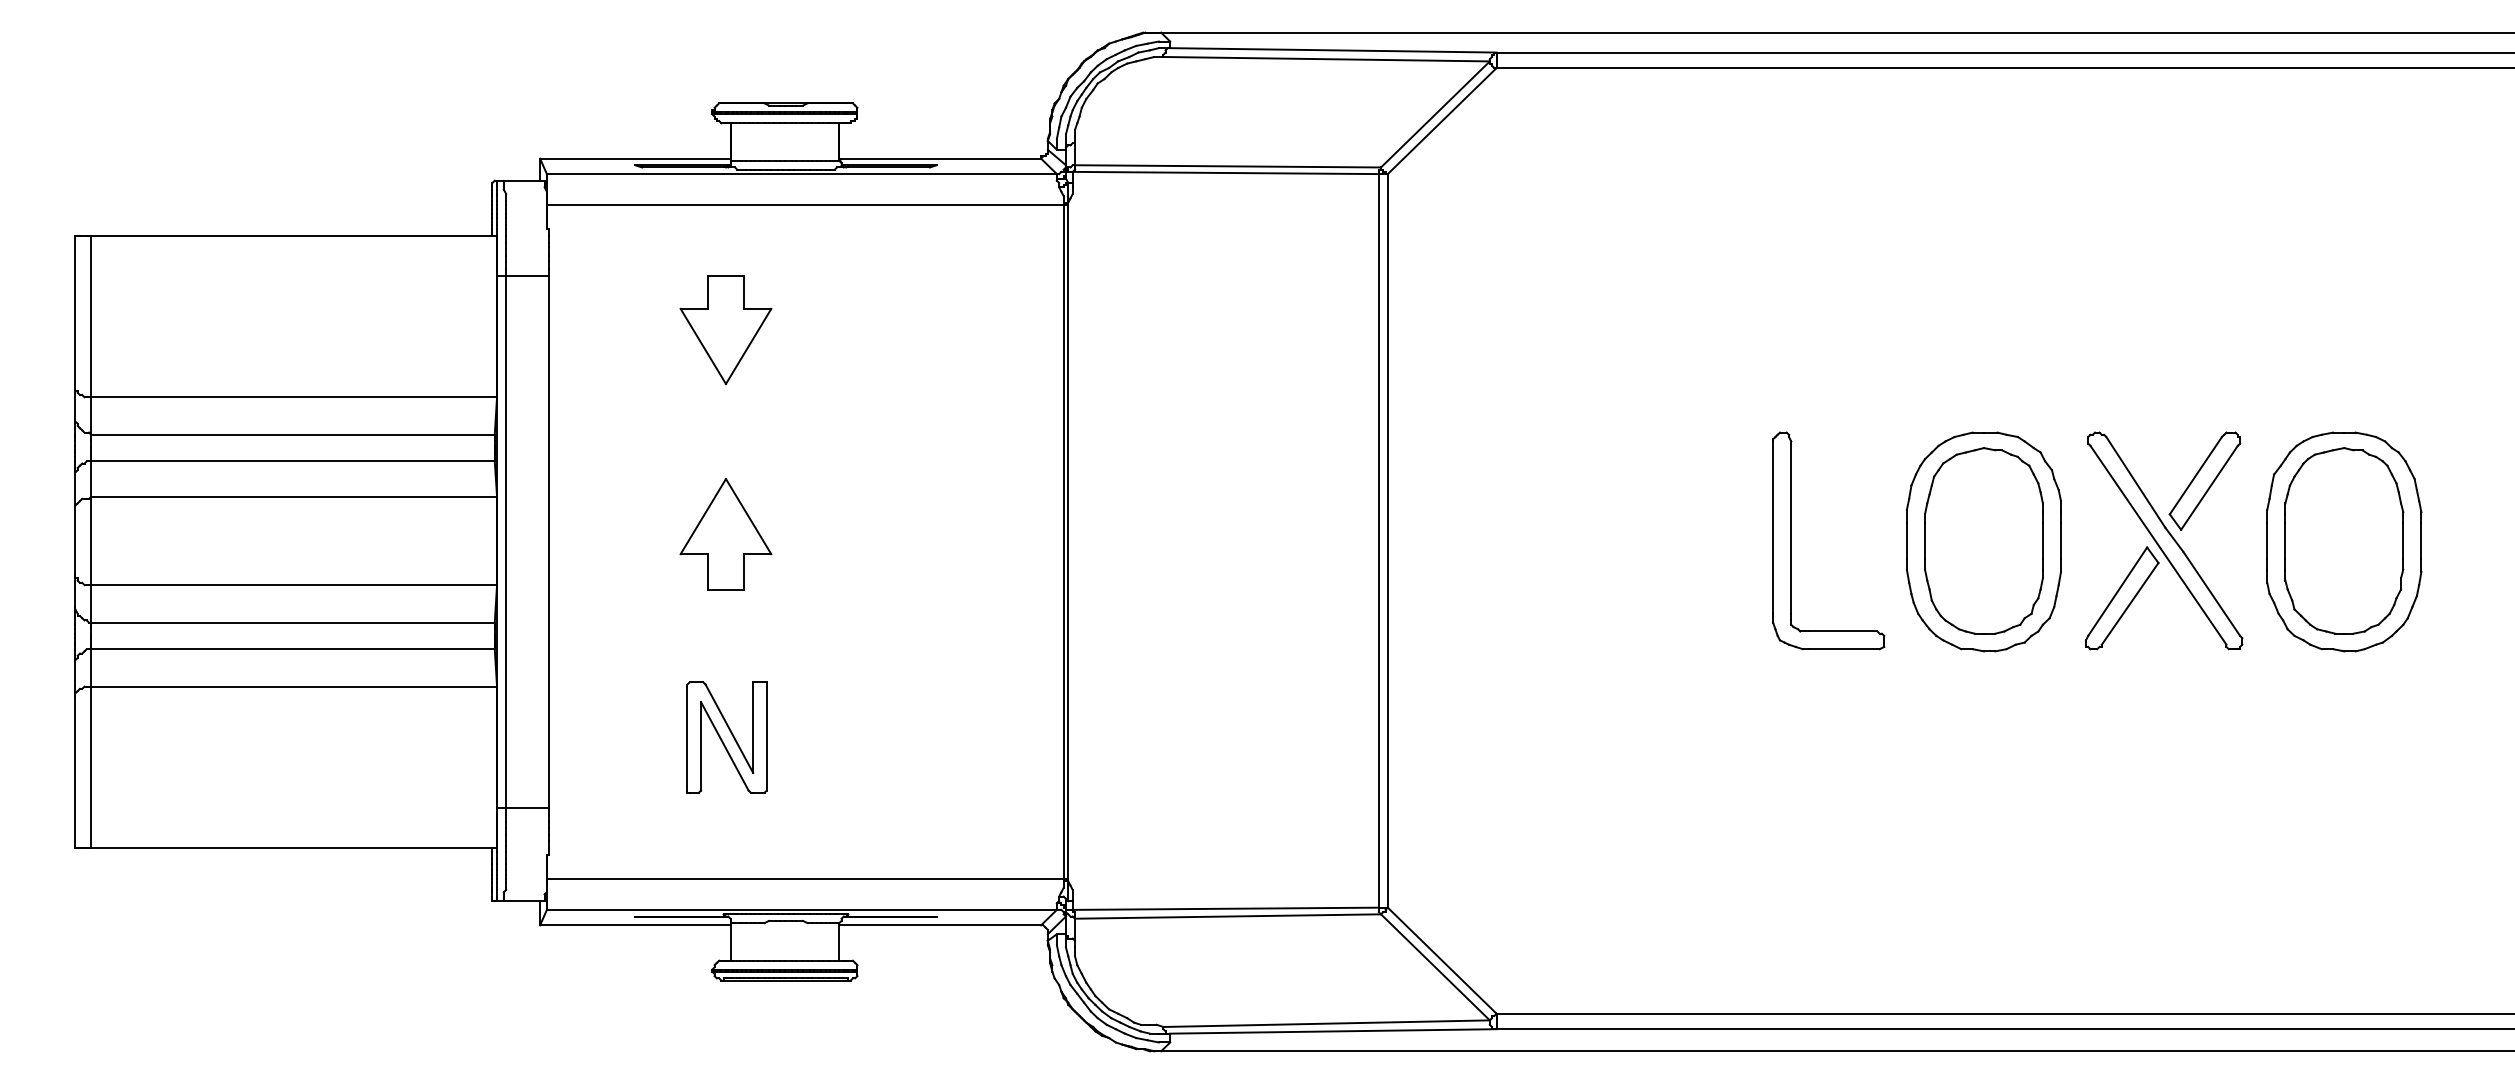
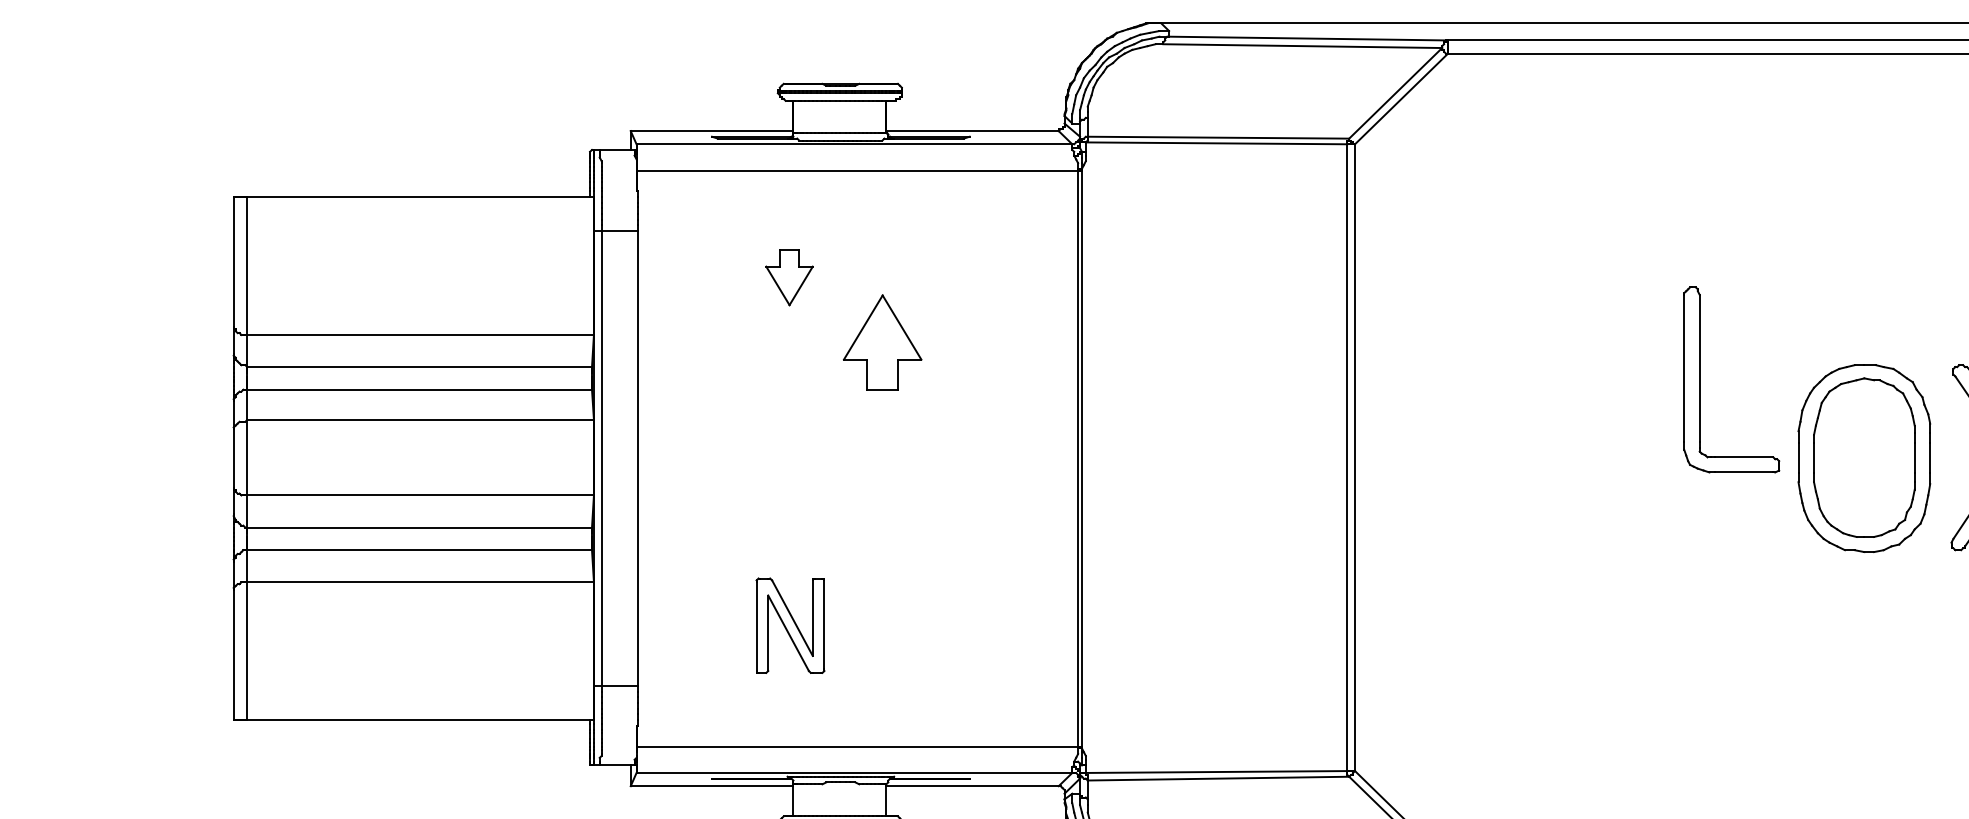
part: (725, 329) -> (789, 277), size x0.6
part: (725, 534) -> (882, 342), moved
part: (1791, 540) -> (1699, 379), moved

